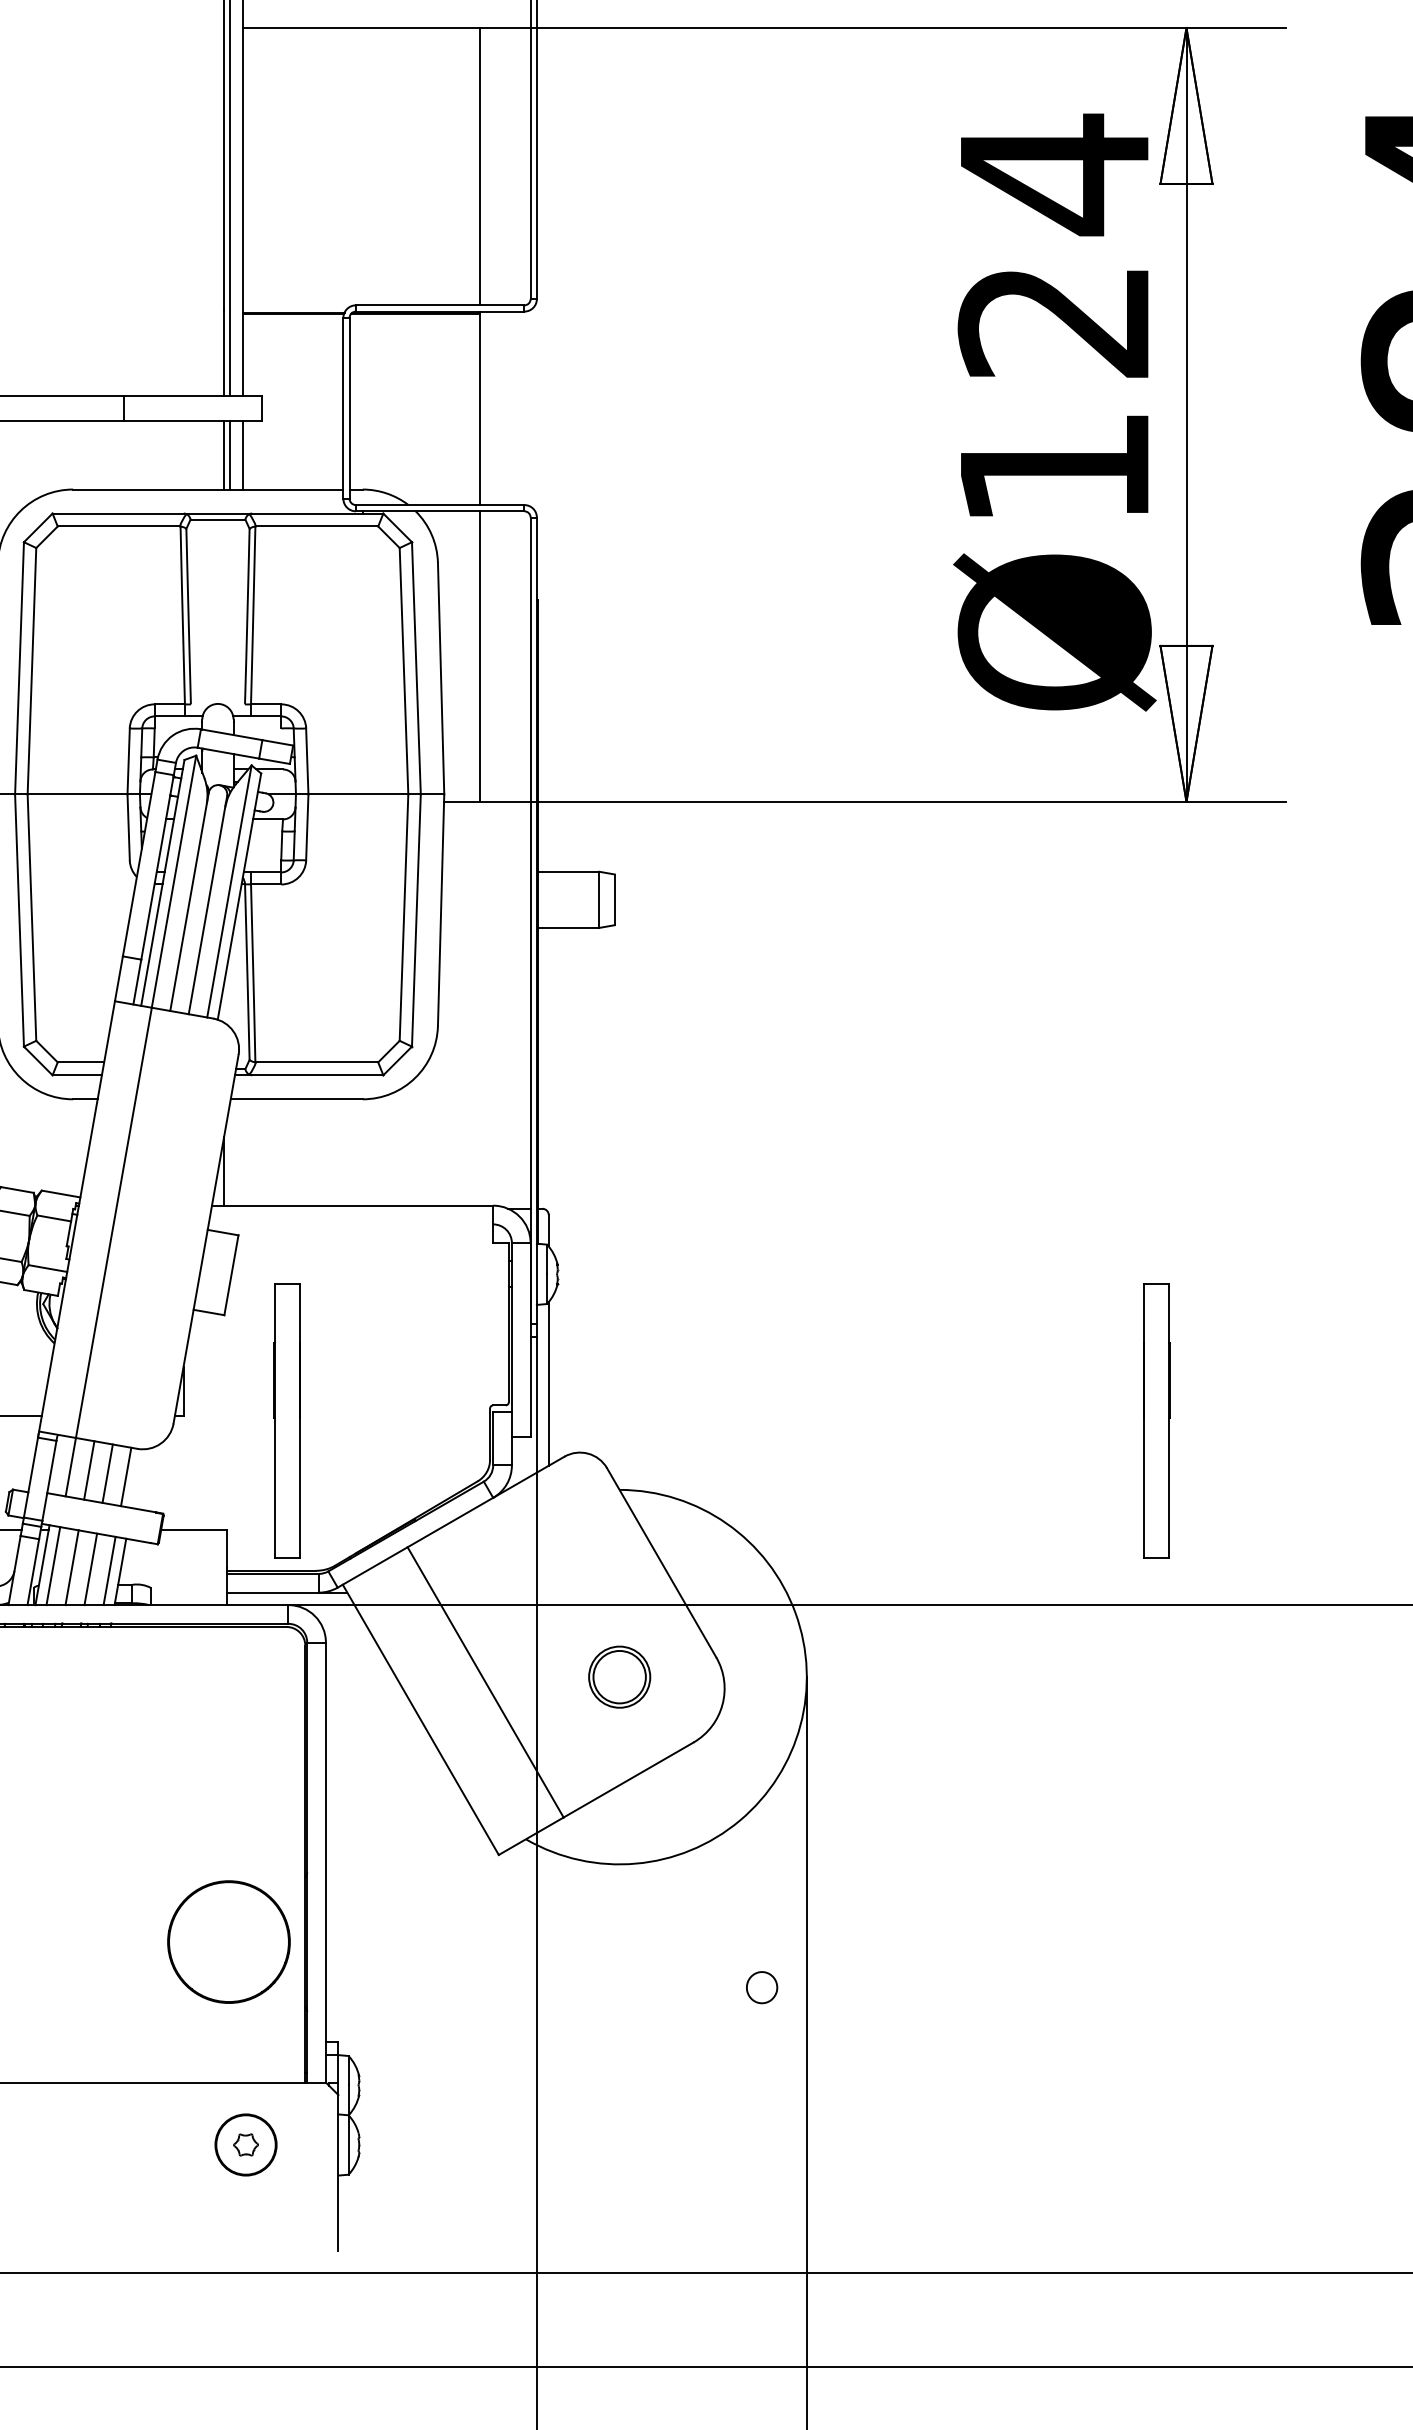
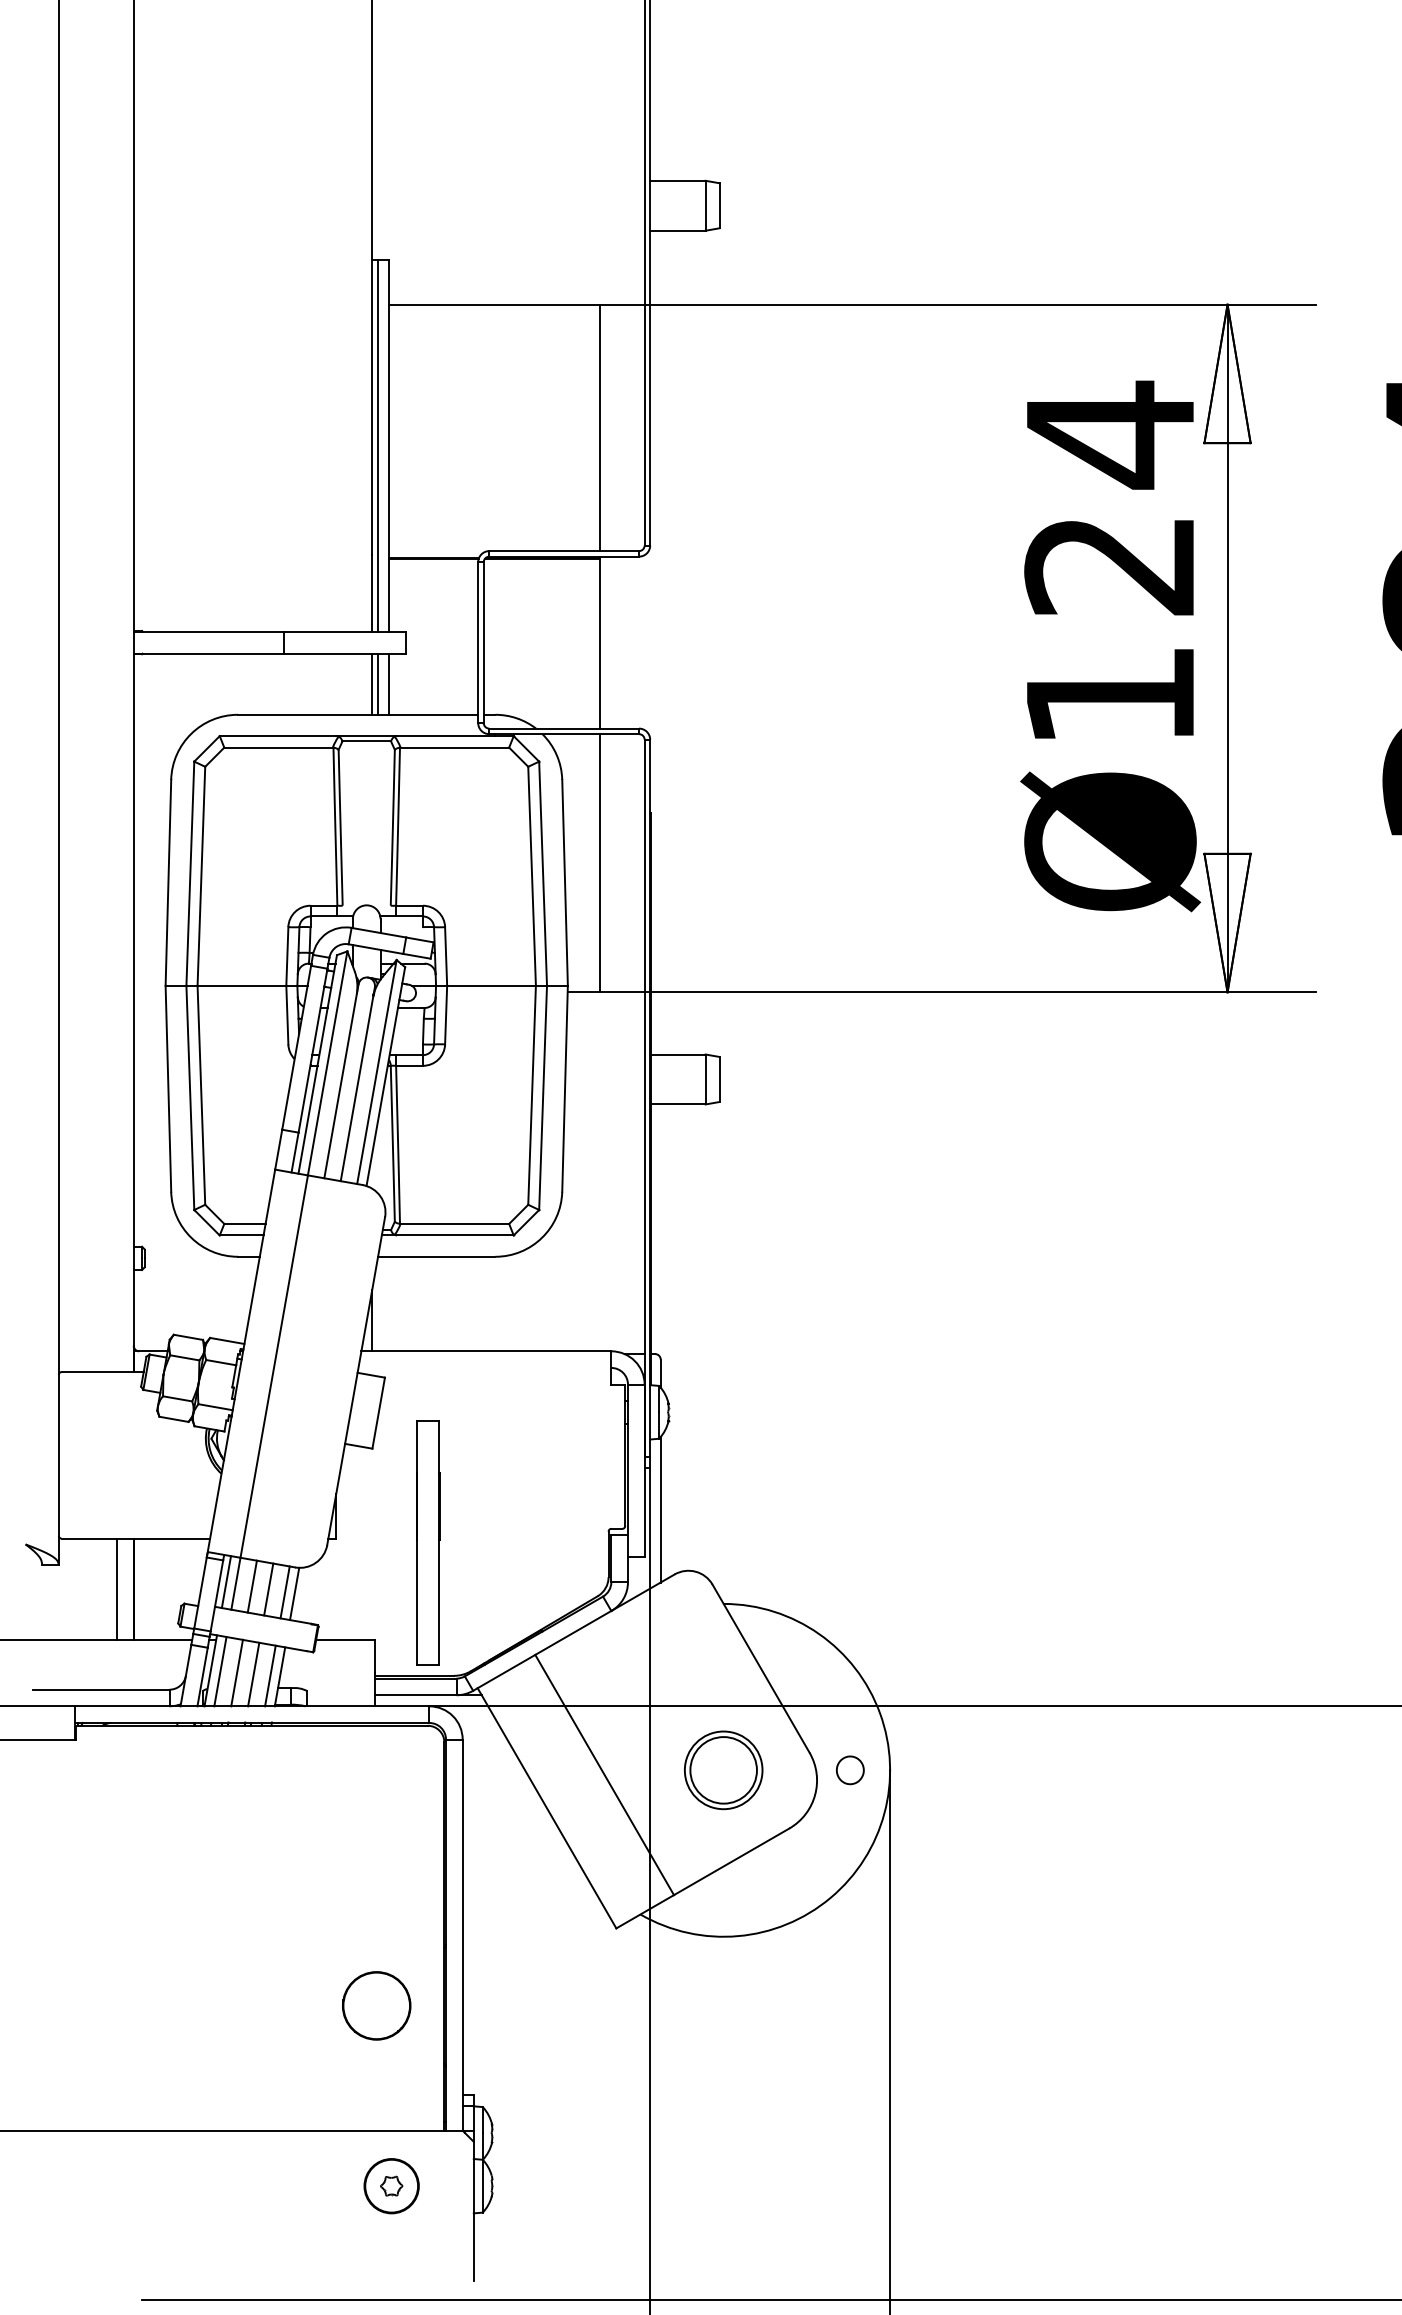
part: (1157, 1420) -> (1201, 1542), removed
line: (60, 1465) -> (226, 1582), added
line: (136, 1478) -> (294, 1593), added
part: (619, 1677) -> (723, 1770), size x1.43
circle: (228, 1941) -> (376, 2005), size x0.62
part: (762, 1987) -> (850, 1770), moved

